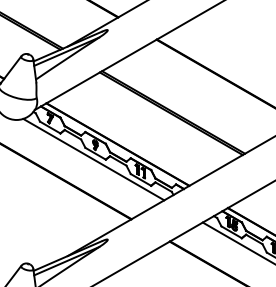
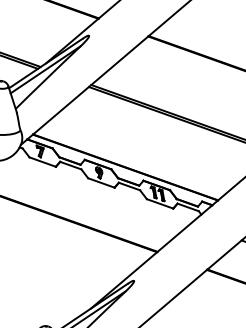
line: (93, 159) -> (100, 190), removed

